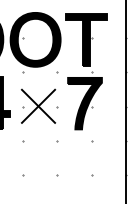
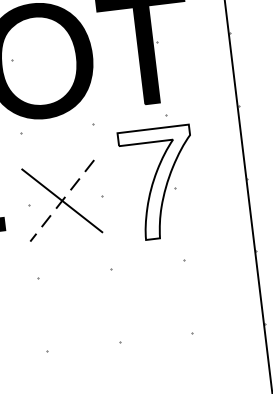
fill: (84, 103) -> (158, 183), removed
line: (38, 106) -> (62, 201), solid -> dashed

